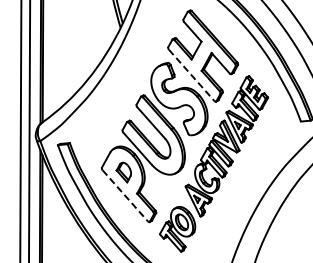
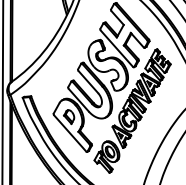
line: (192, 75) -> (117, 48), dashed -> solid
line: (125, 196) -> (70, 133), dashed -> solid

